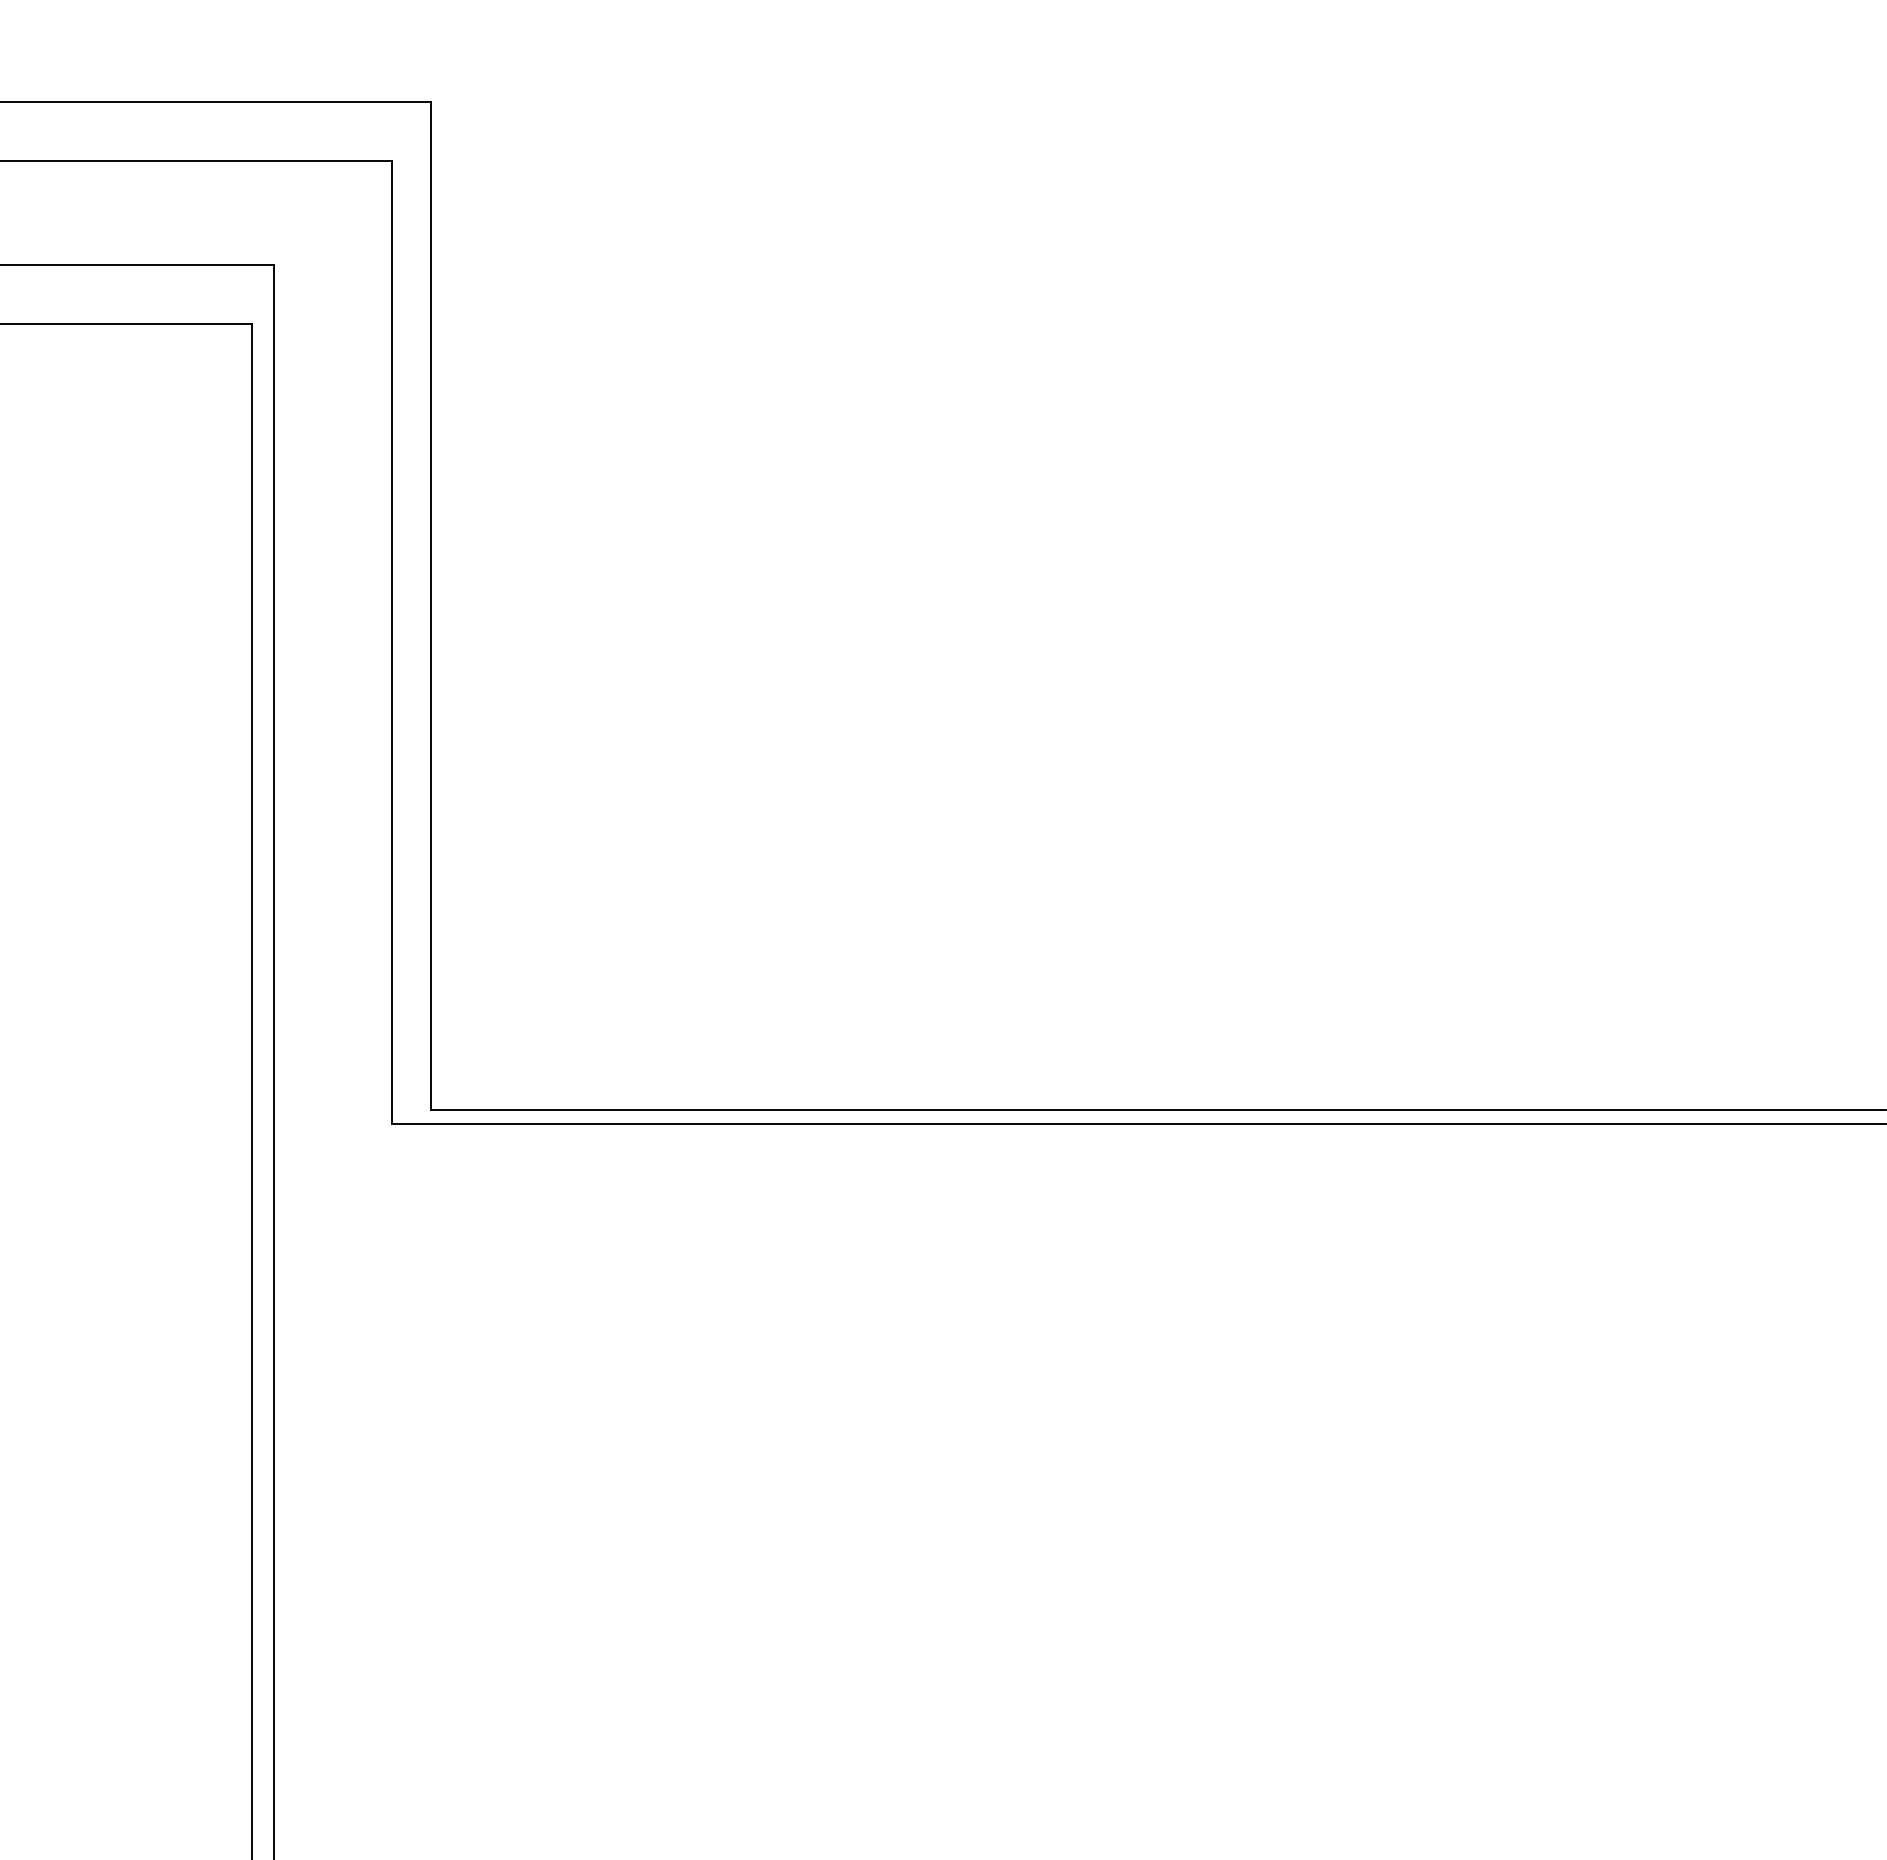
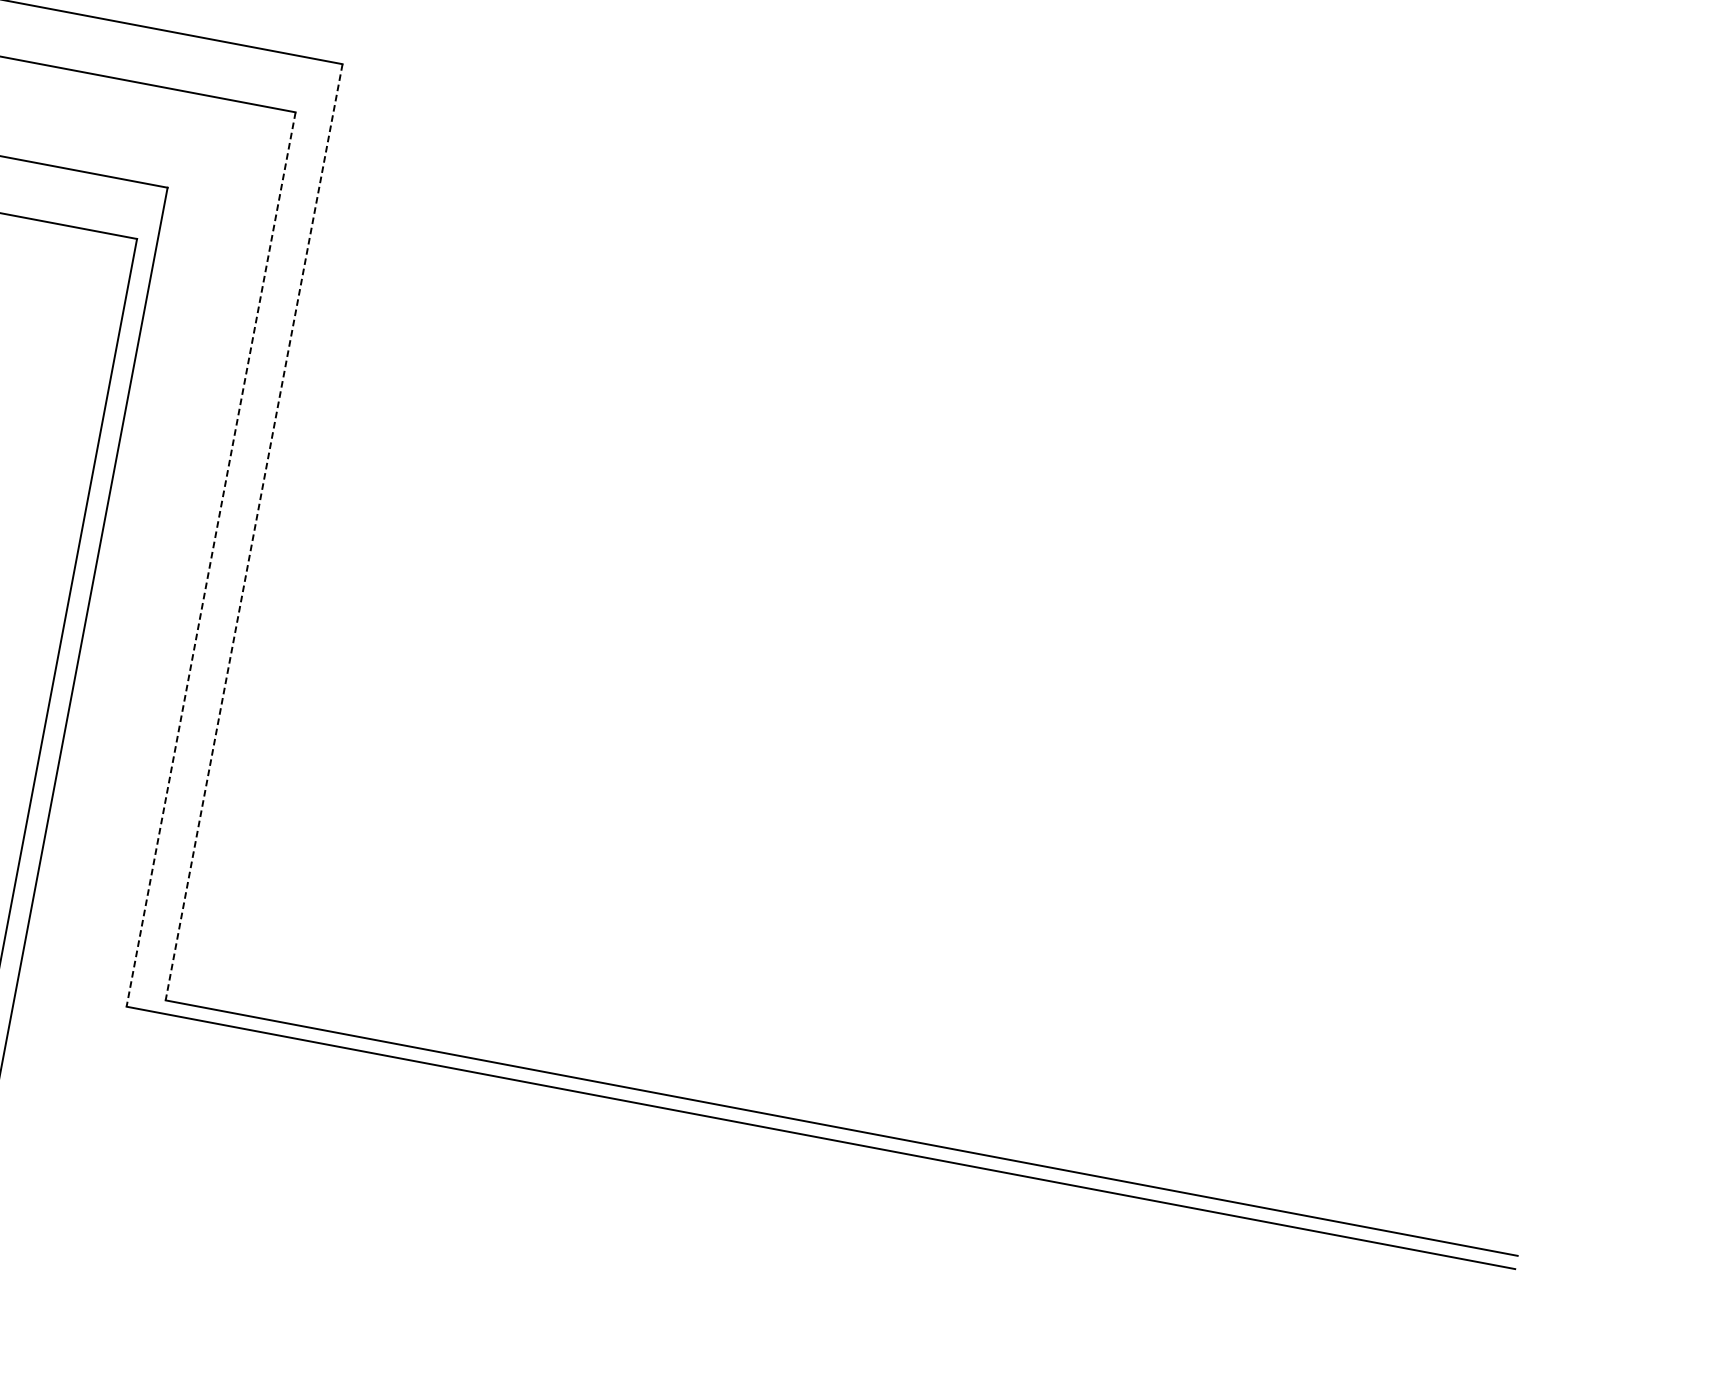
line: (431, 605) -> (254, 531), solid -> dashed
line: (391, 643) -> (210, 560), solid -> dashed

